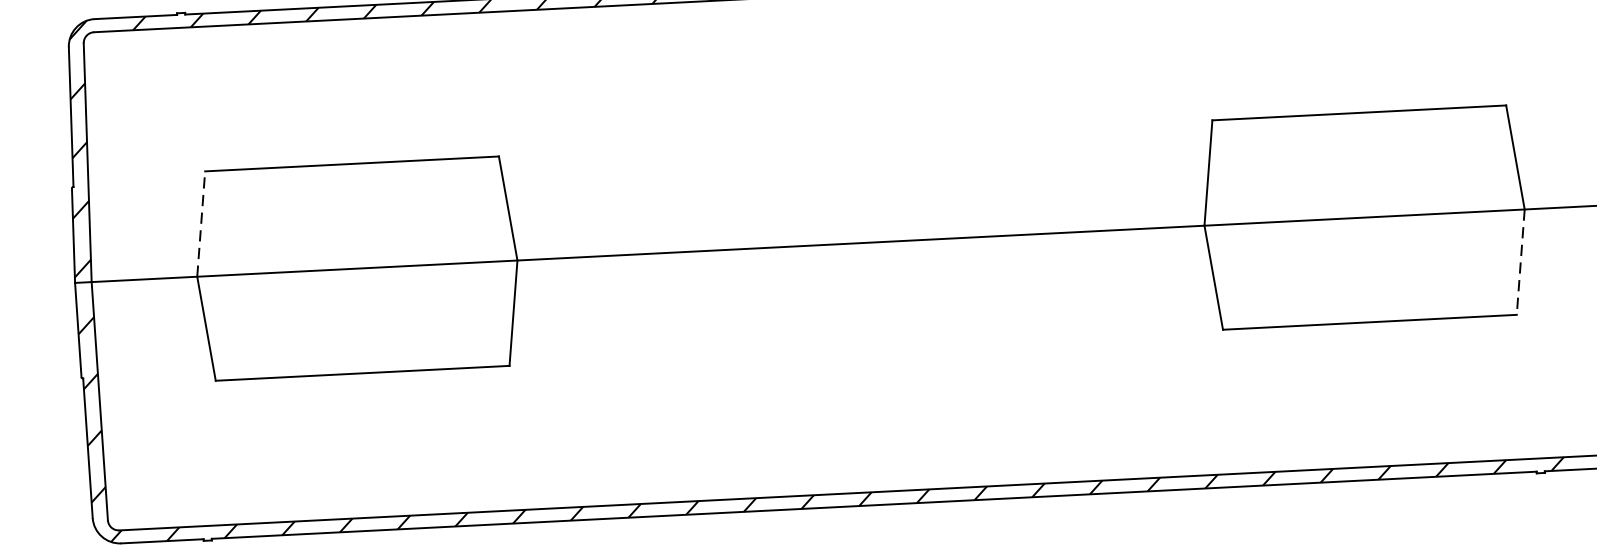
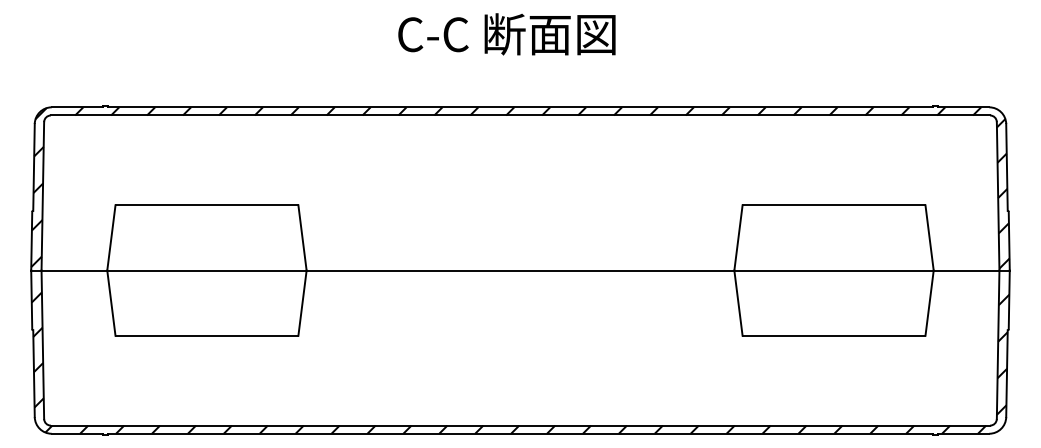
line: (201, 223) -> (111, 237), dashed -> solid
line: (1520, 262) -> (929, 303), dashed -> solid

